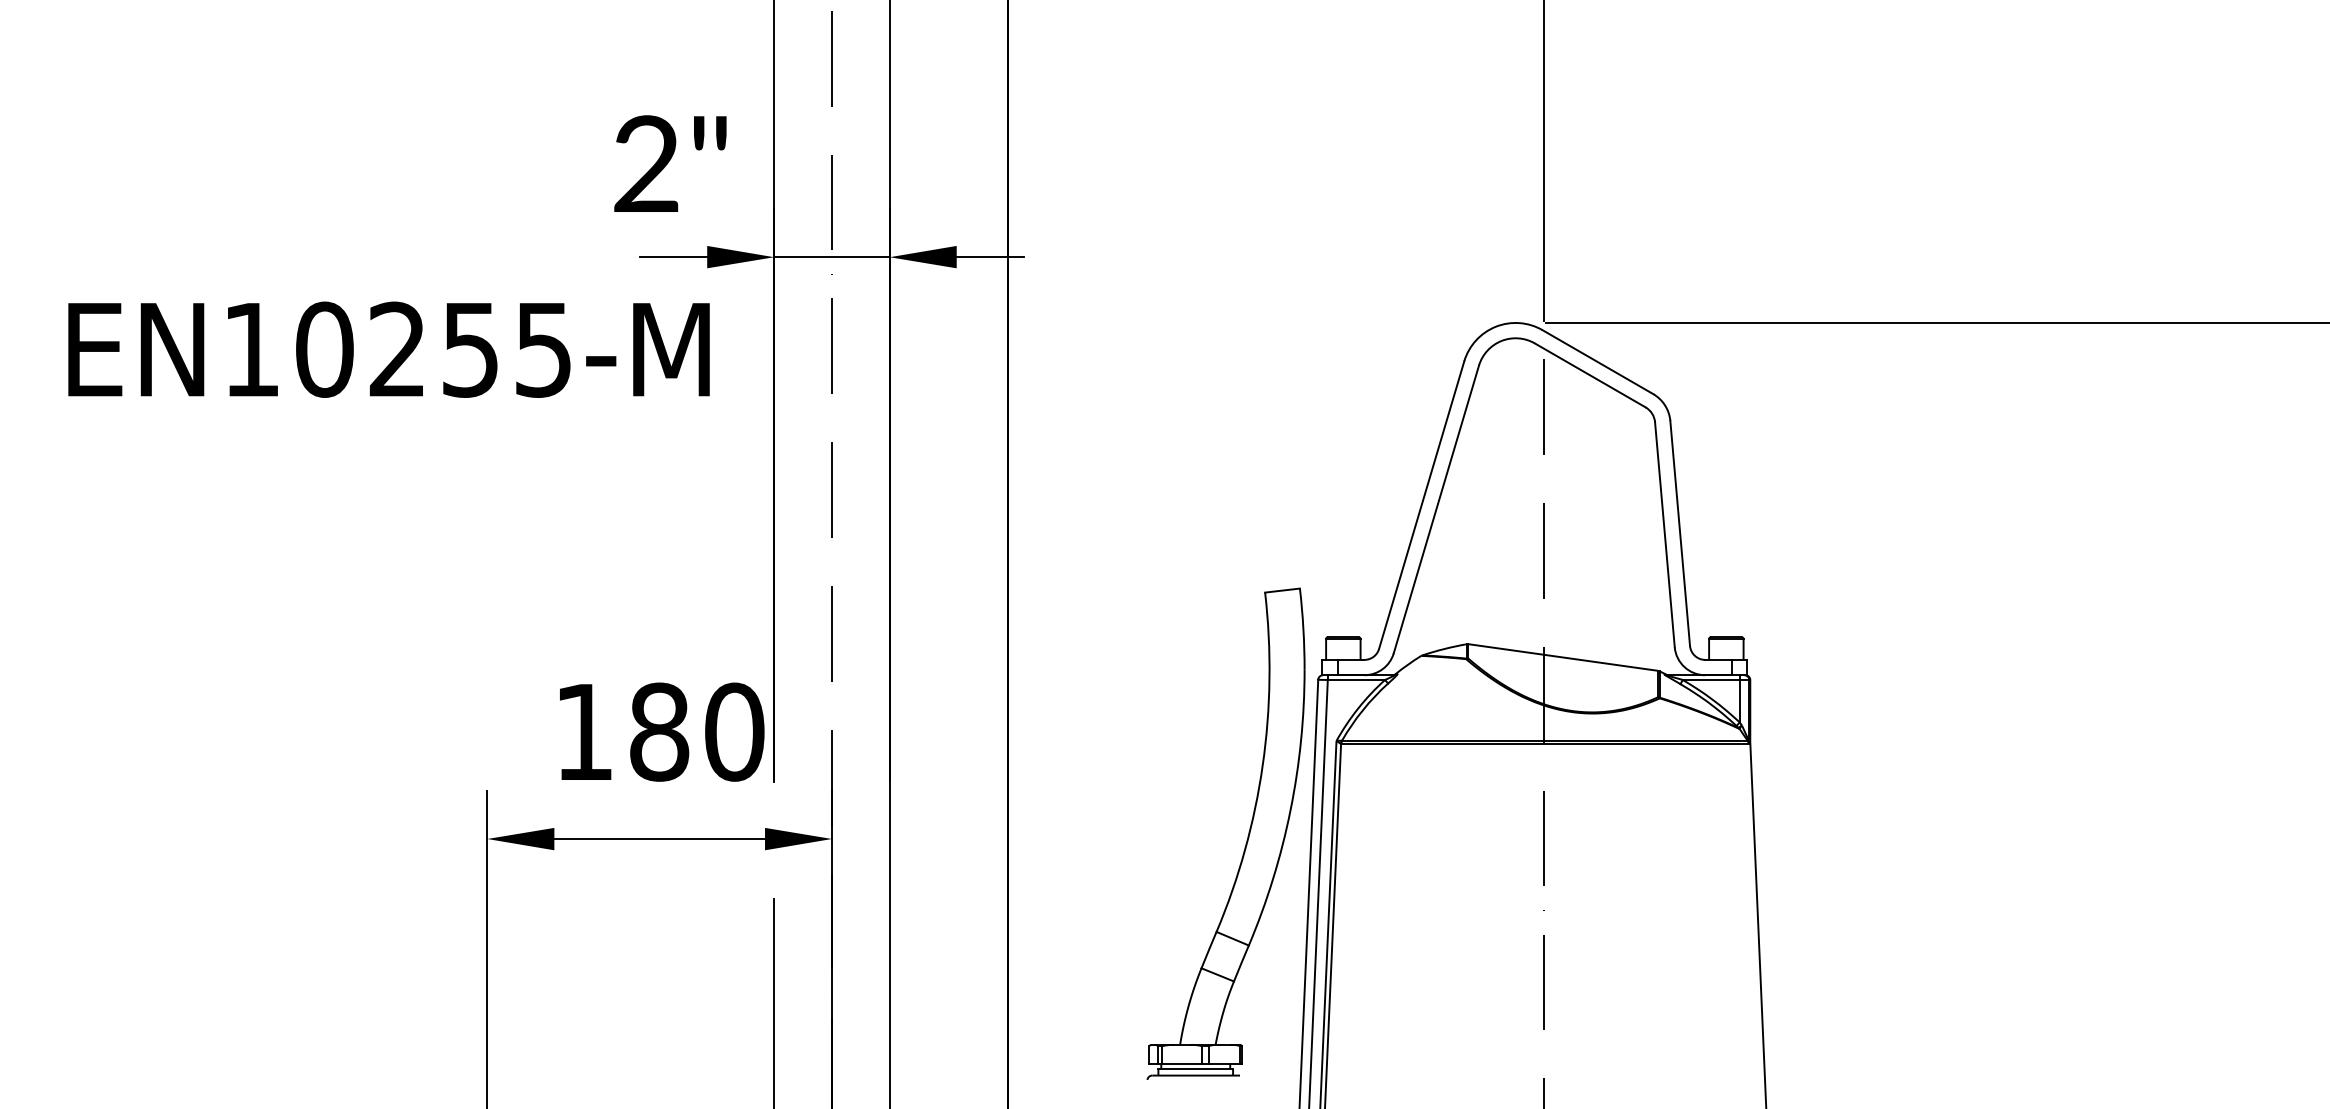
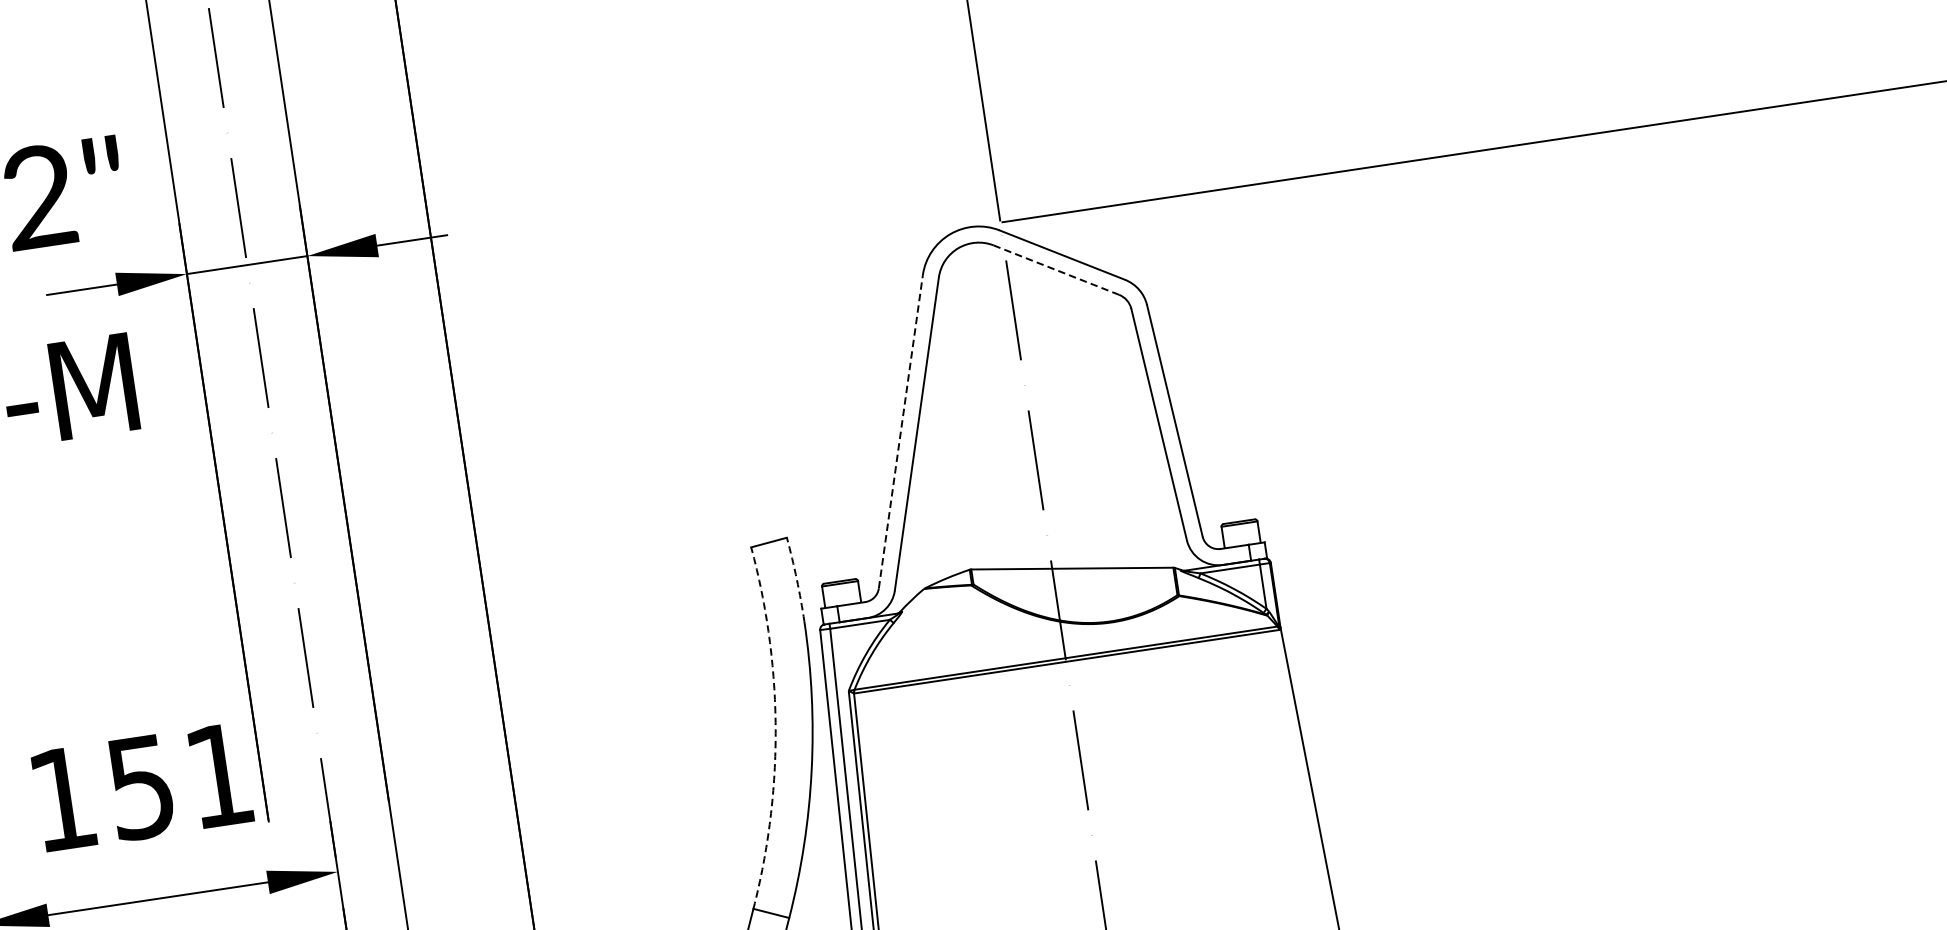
line: (1590, 375) -> (1056, 270), solid -> dashed
line: (1421, 505) -> (900, 432), solid -> dashed
arc: (1303, 629) -> (796, 579), solid -> dashed
text: (697, 731) -> (180, 780), 180 -> 151
arc: (1262, 765) -> (775, 728), solid -> dashed

